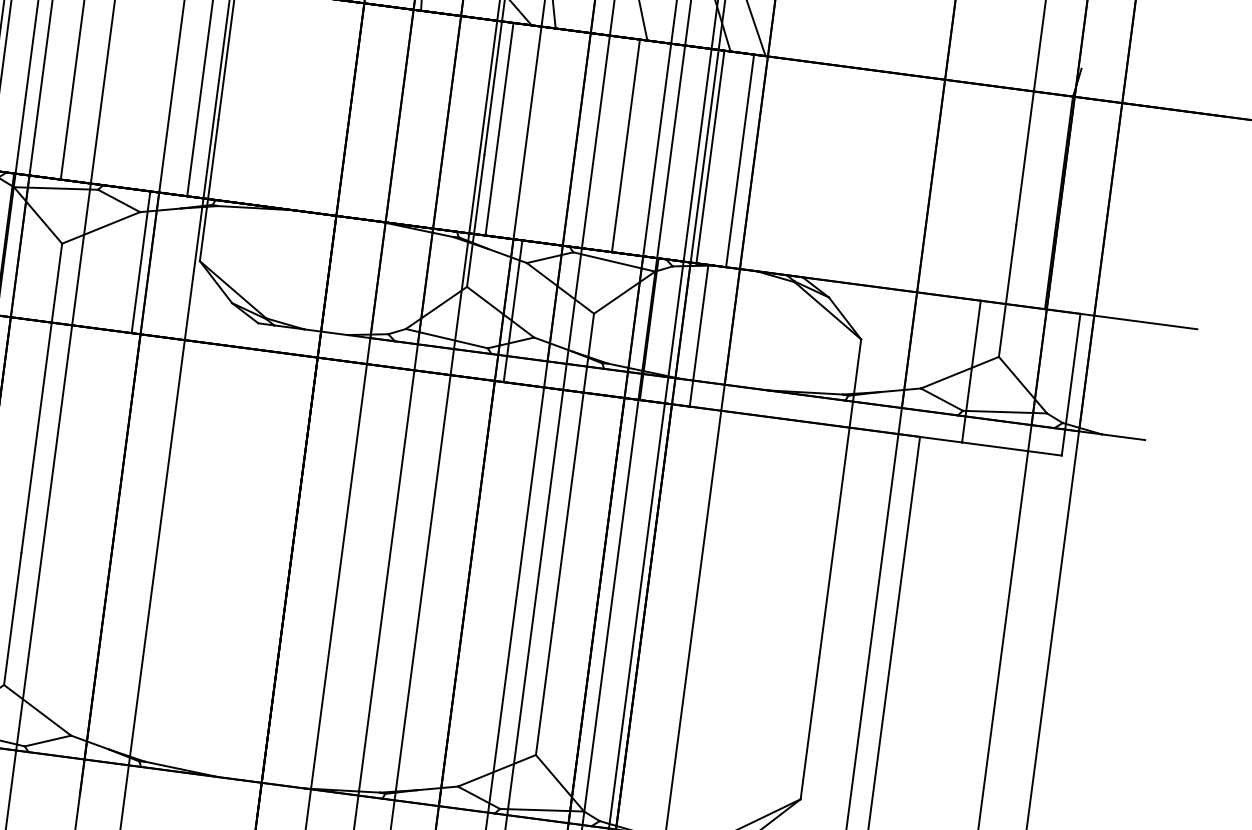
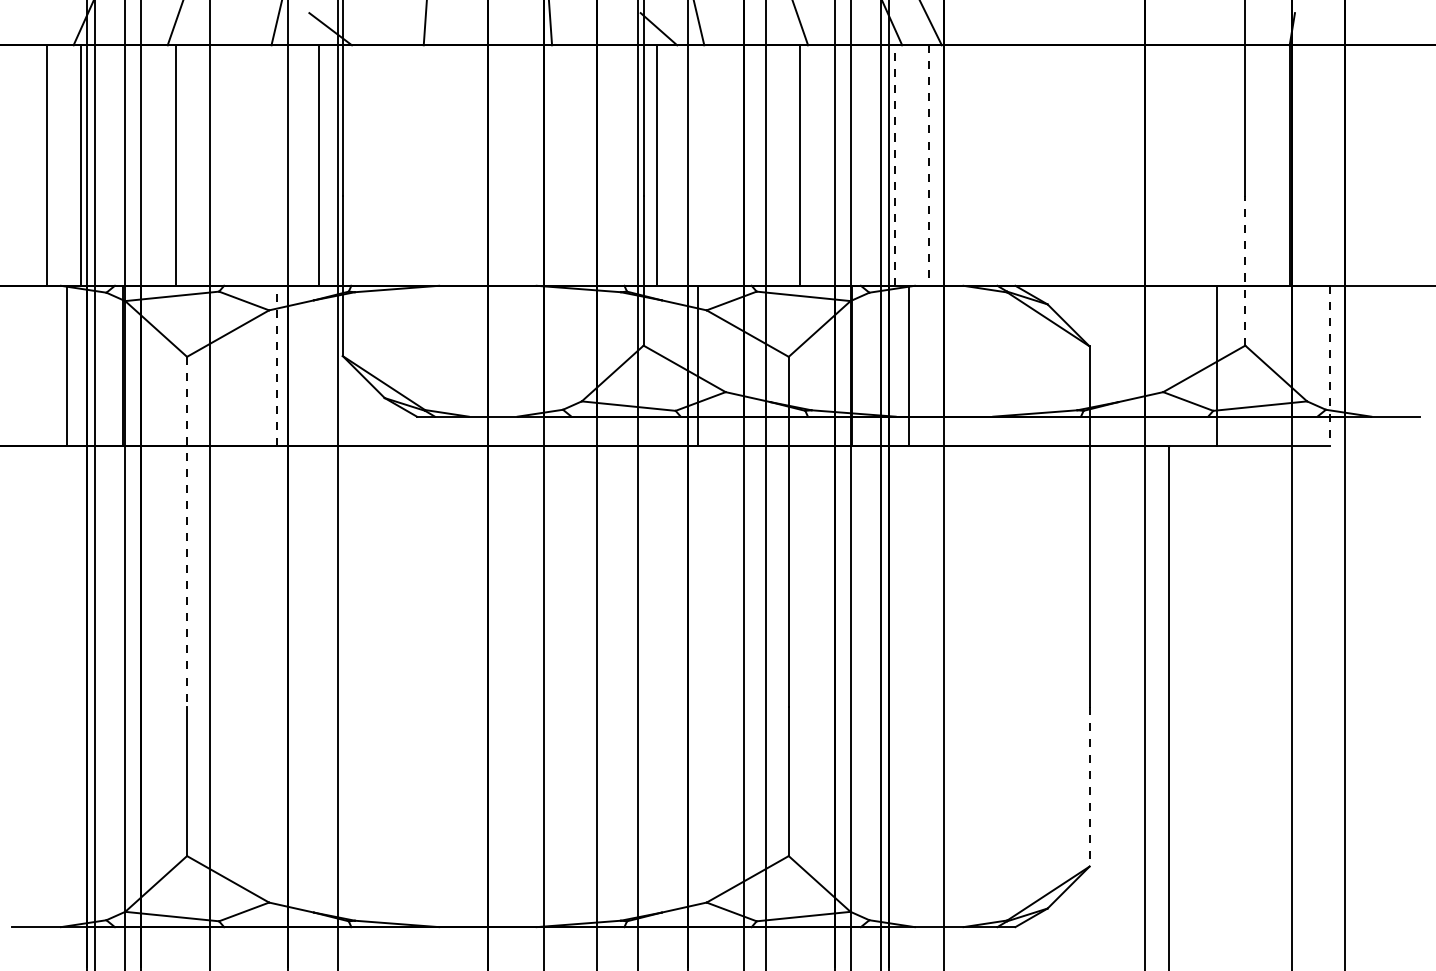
line: (710, 156) -> (895, 165), solid -> dashed
line: (739, 161) -> (928, 166), solid -> dashed
line: (141, 261) -> (277, 365), solid -> dashed
line: (1007, 290) -> (1245, 270), solid -> dashed
line: (1070, 385) -> (1329, 366), solid -> dashed
line: (42, 398) -> (187, 531), solid -> dashed
line: (809, 728) -> (1089, 786), solid -> dashed

